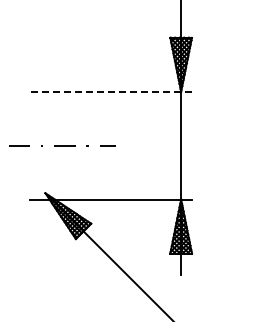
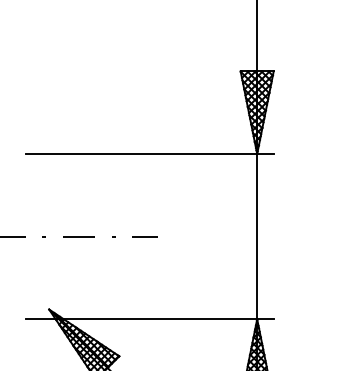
line: (111, 91) -> (150, 153), dashed -> solid

